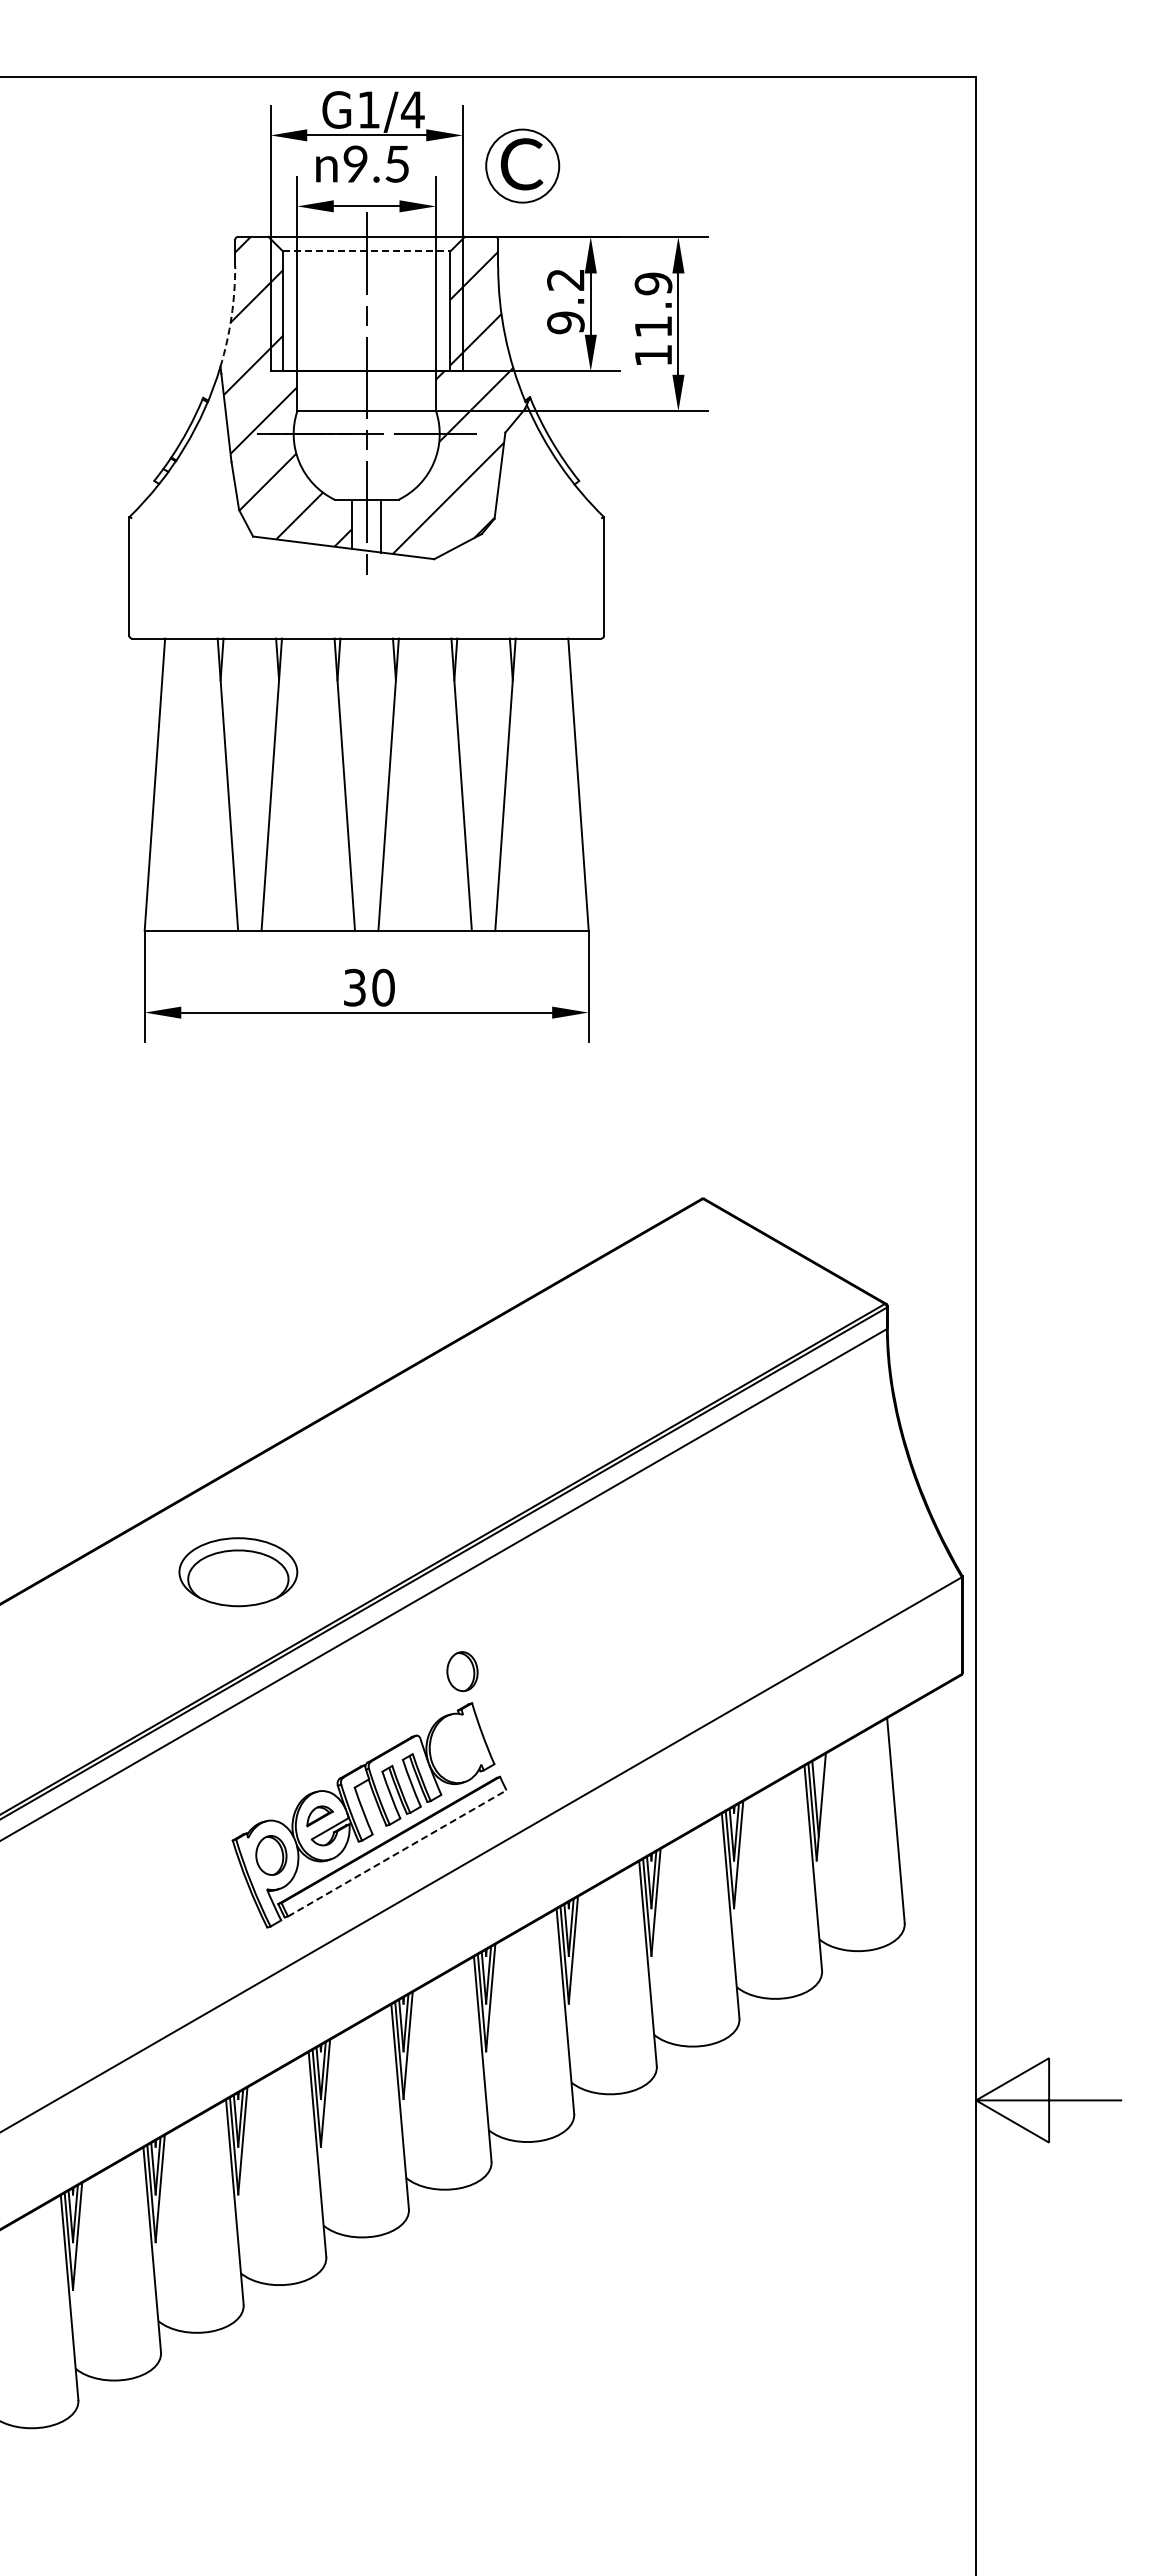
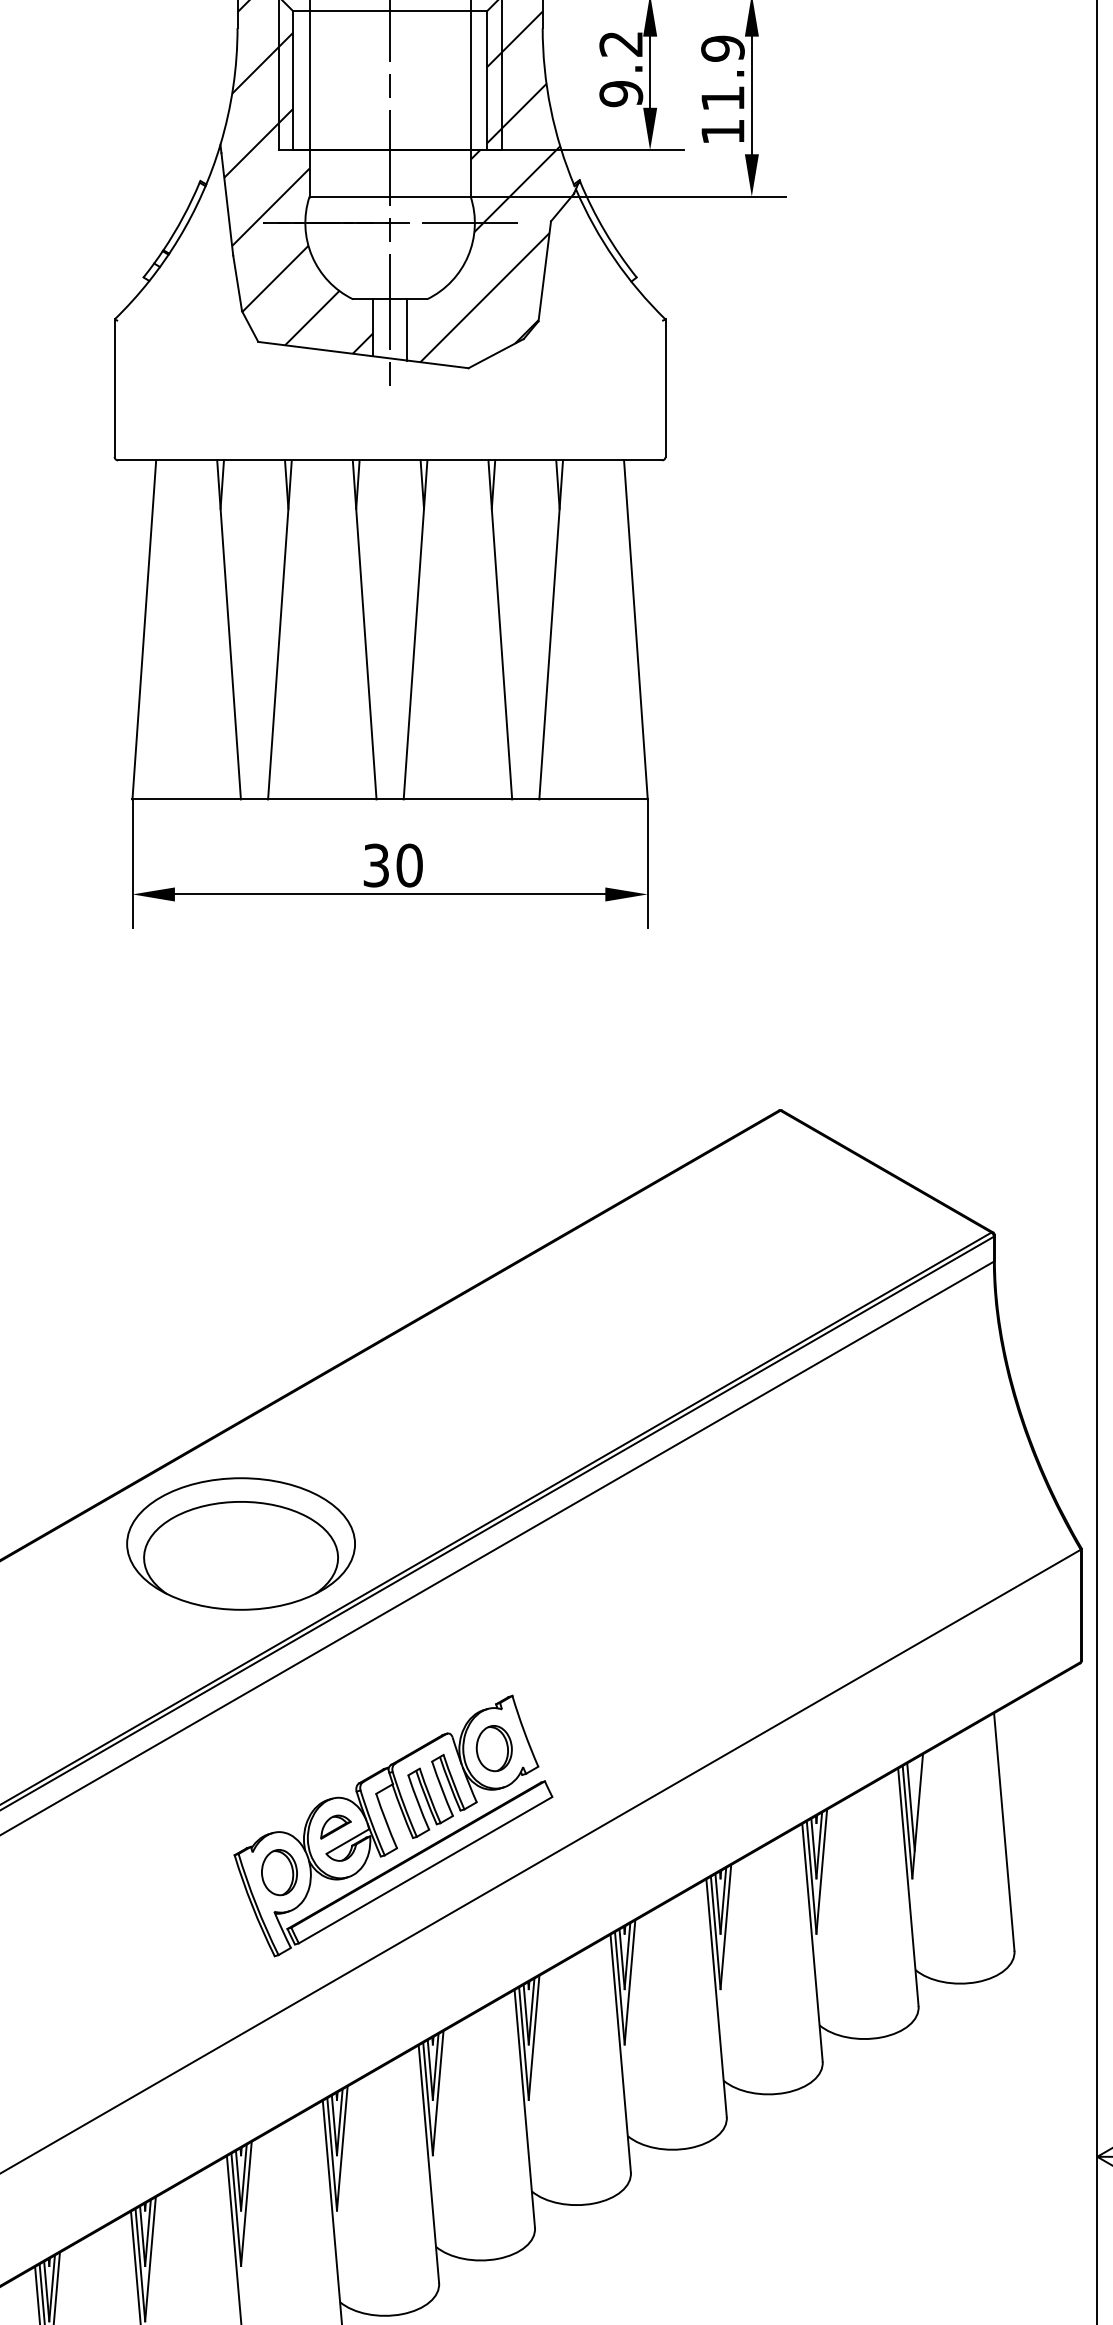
line: (366, 251) -> (389, 11), dashed -> solid
arc: (231, 316) -> (233, 86), dashed -> solid
part: (238, 1571) -> (241, 1543), size x1.67
part: (462, 1671) -> (494, 1748), moved
line: (397, 1853) -> (425, 1870), dashed -> solid

